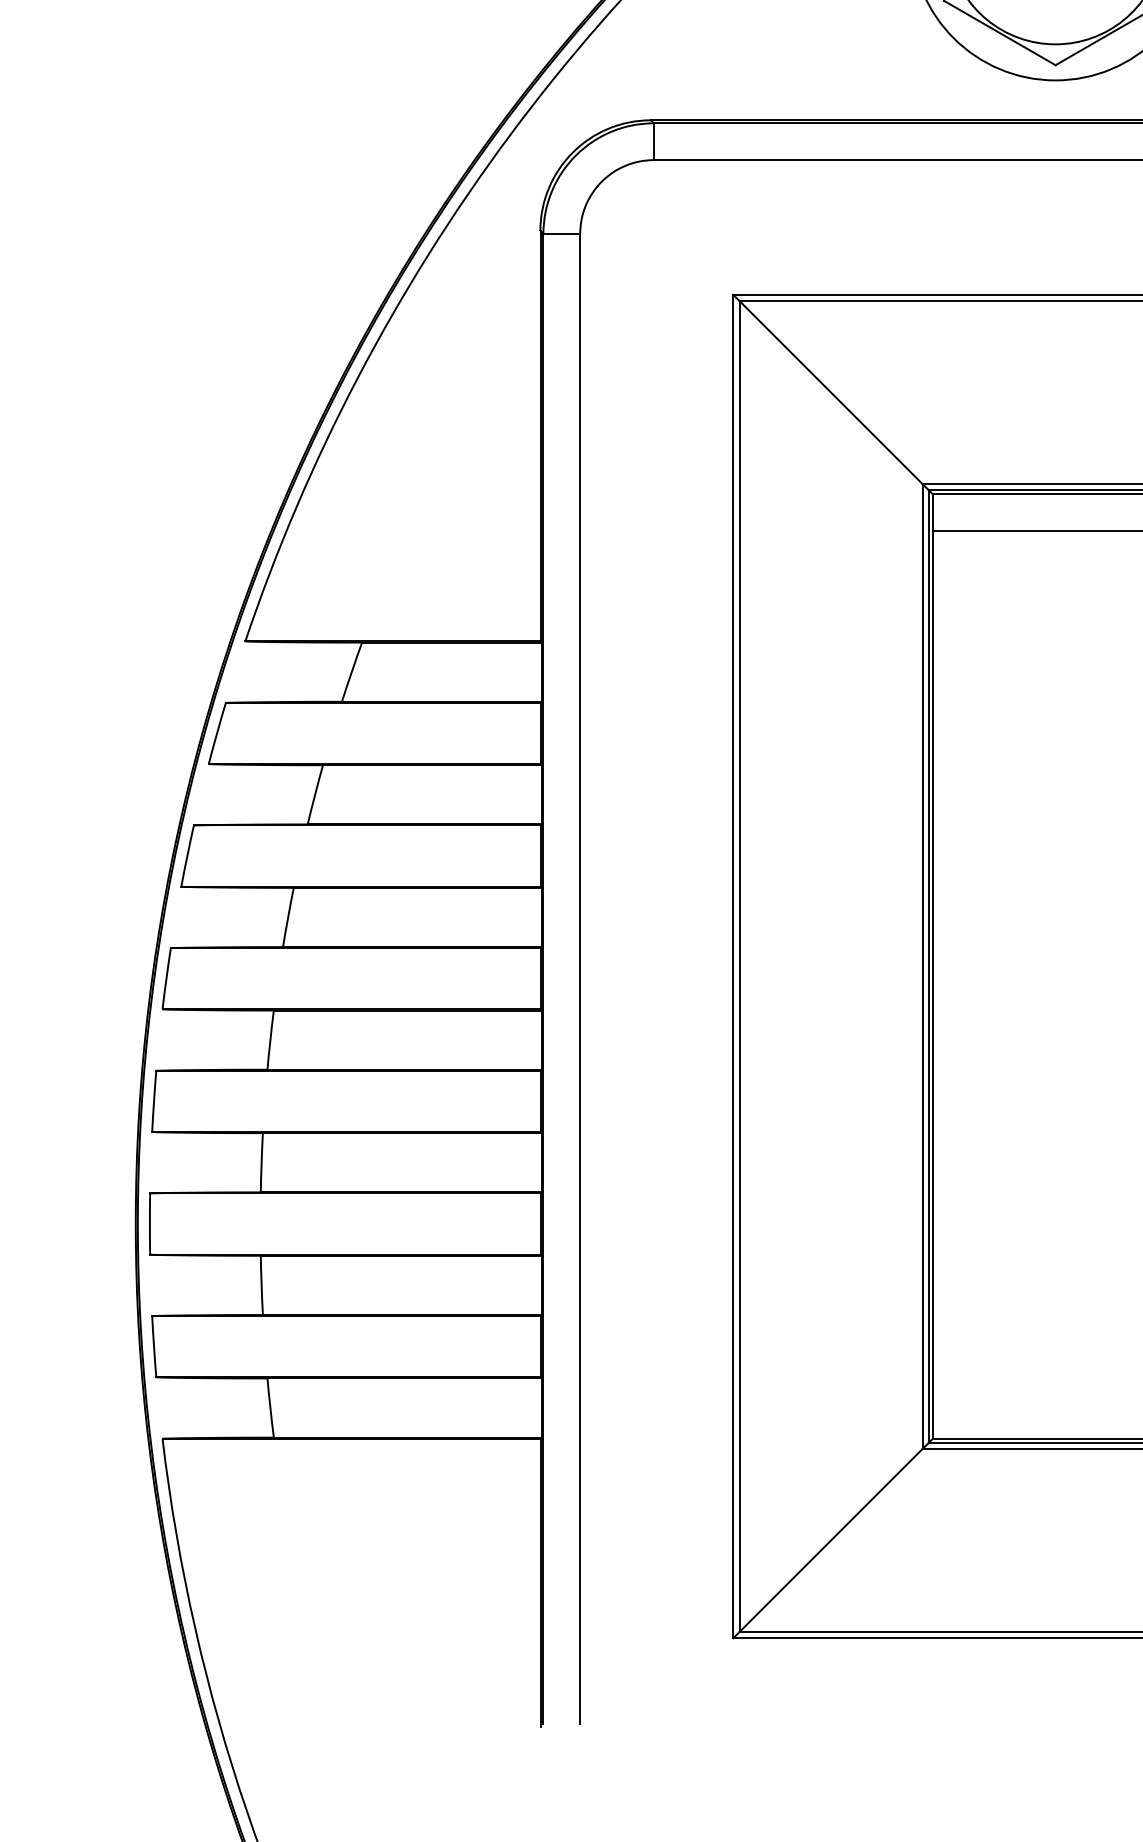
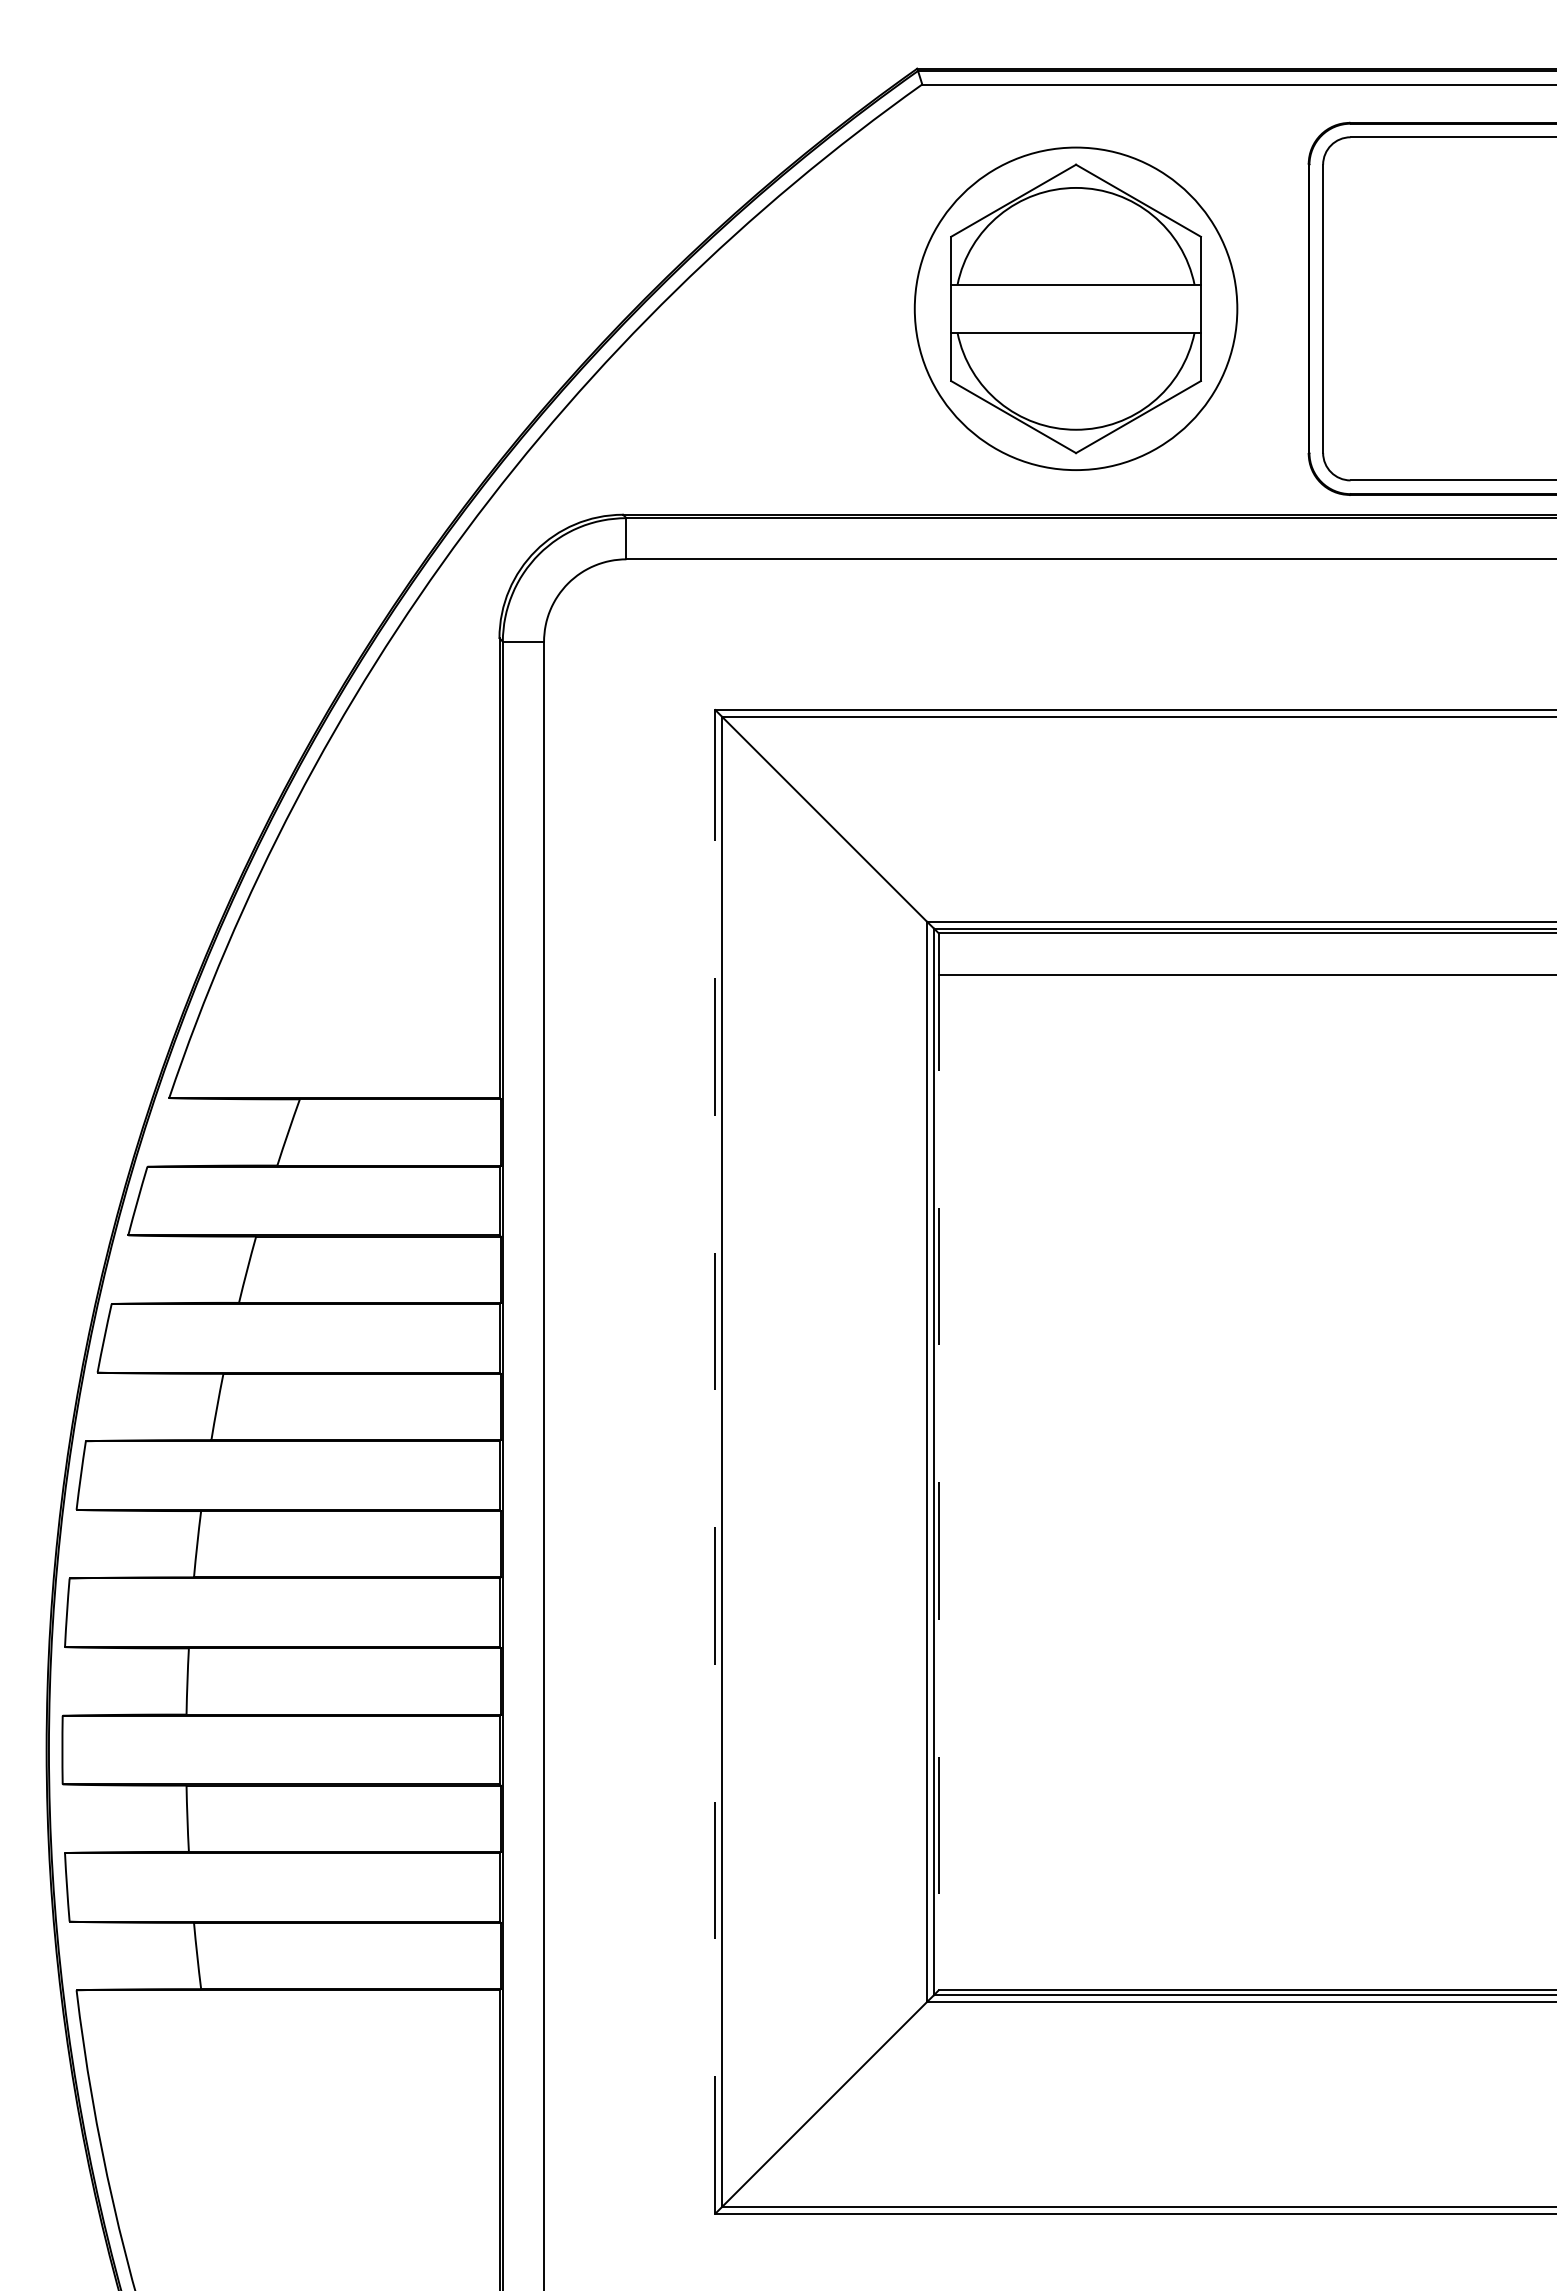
line: (733, 966) -> (715, 1461), solid -> dashed
line: (932, 967) -> (938, 1462), solid -> dashed

